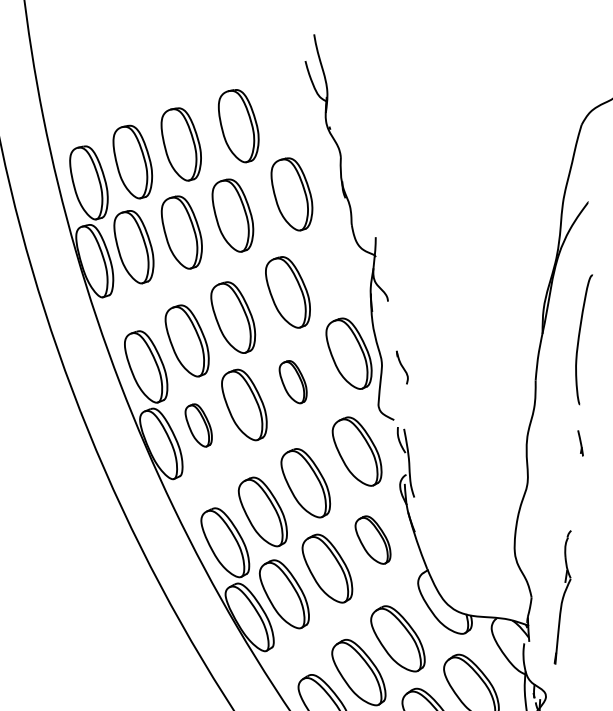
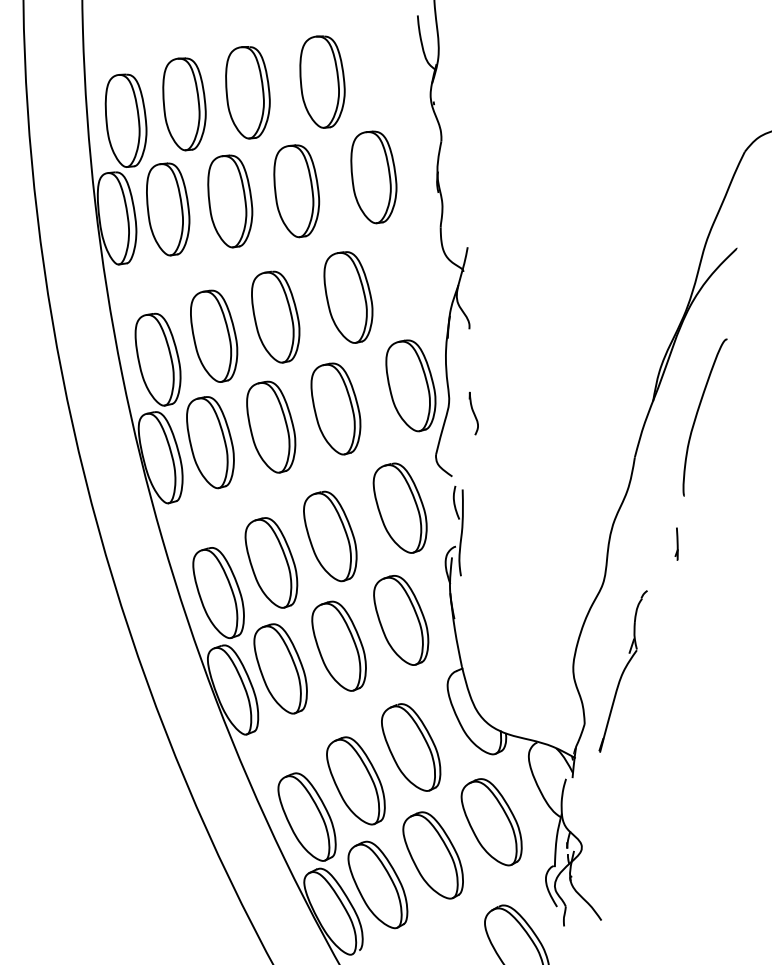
part: (293, 381) -> (335, 408), size x1.67
part: (198, 425) -> (210, 442), size x1.67
part: (373, 540) -> (401, 620), size x1.43
part: (562, 597) -> (622, 671), moved

